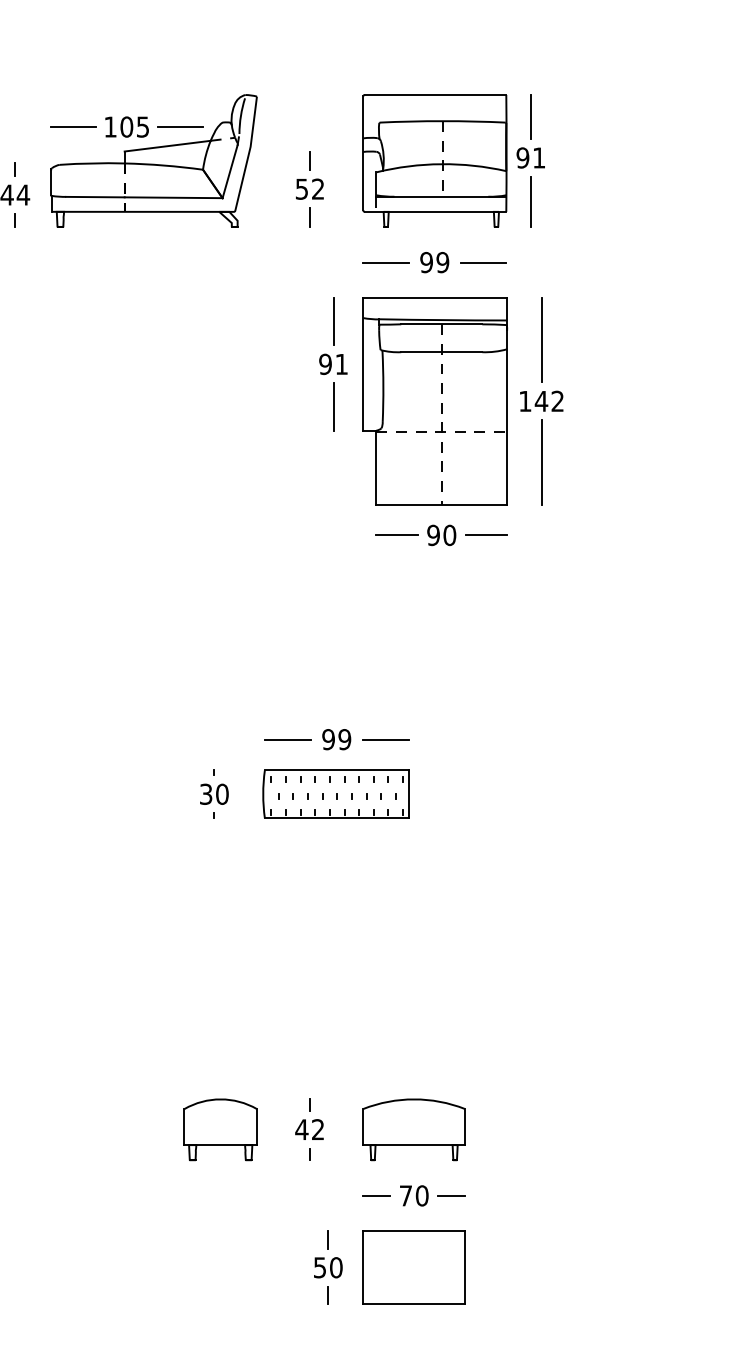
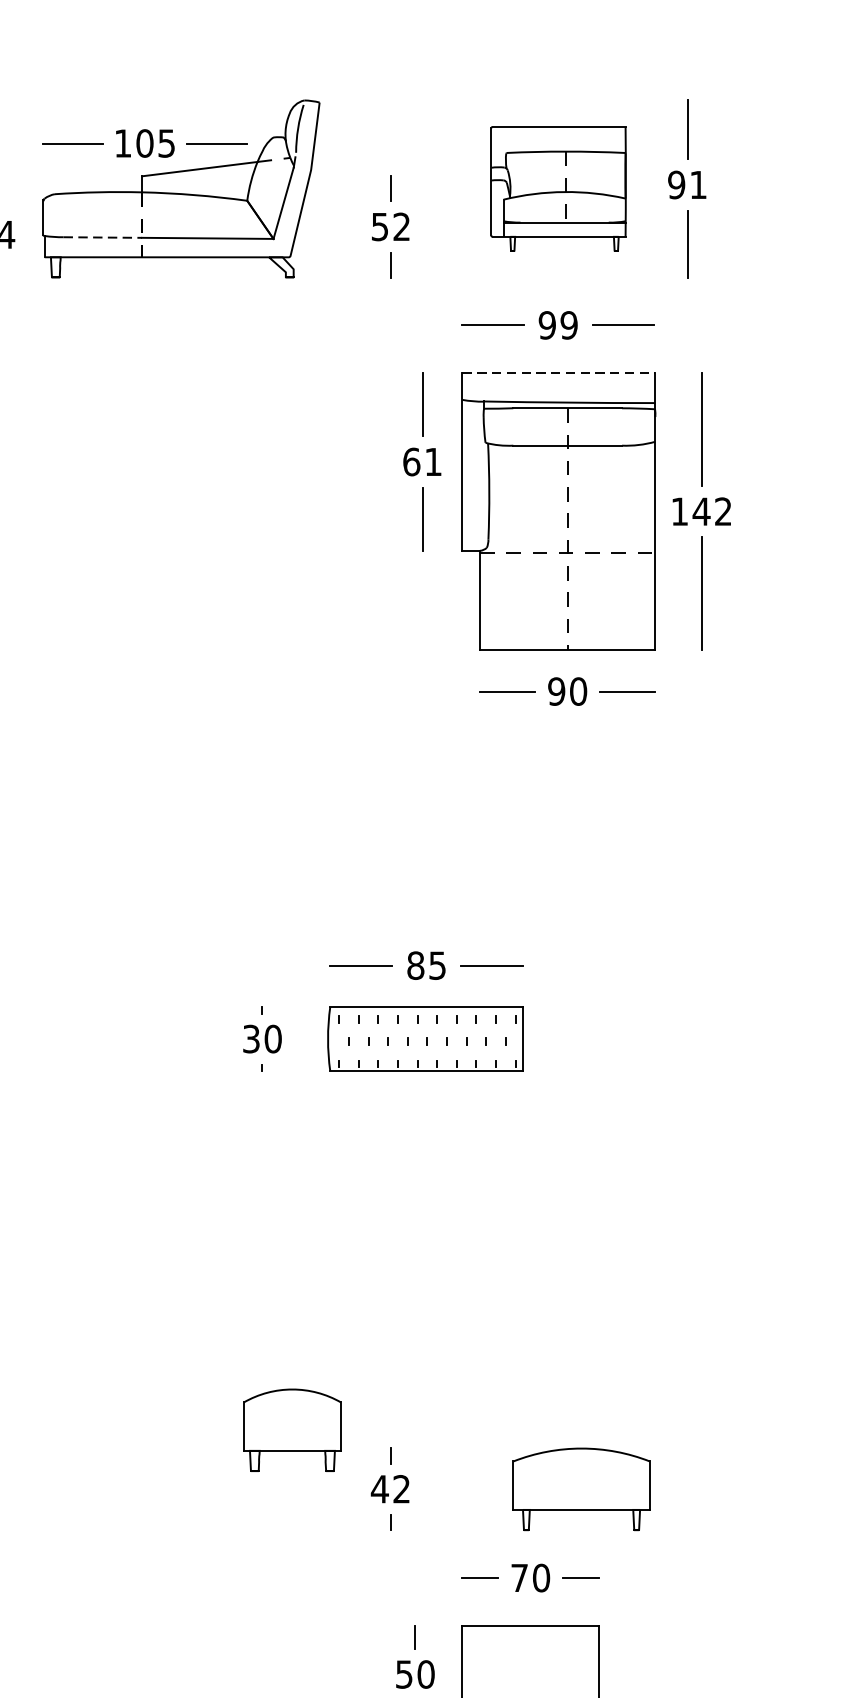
part: (434, 160) -> (557, 188), size x0.7
line: (95, 197) -> (102, 238), solid -> dashed
line: (435, 298) -> (559, 373), solid -> dashed
text: (325, 364) -> (411, 462), 91 -> 61
text: (336, 739) -> (426, 965), 99 -> 85
part: (220, 1129) -> (292, 1429), moved
part: (413, 1129) -> (580, 1488), moved

